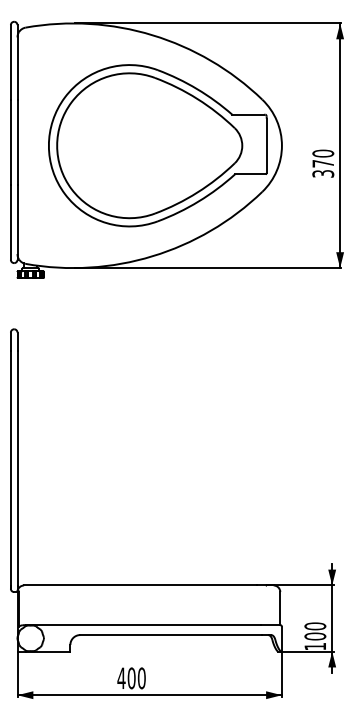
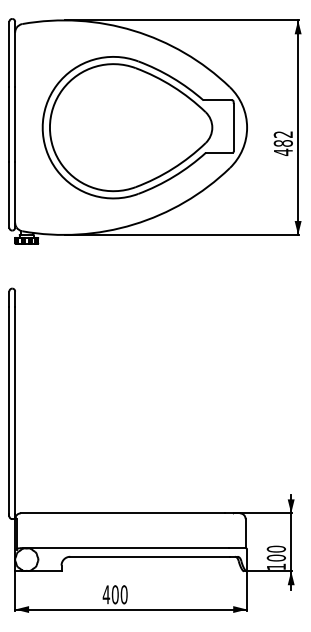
text: (322, 163) -> (282, 143), 370 -> 482

